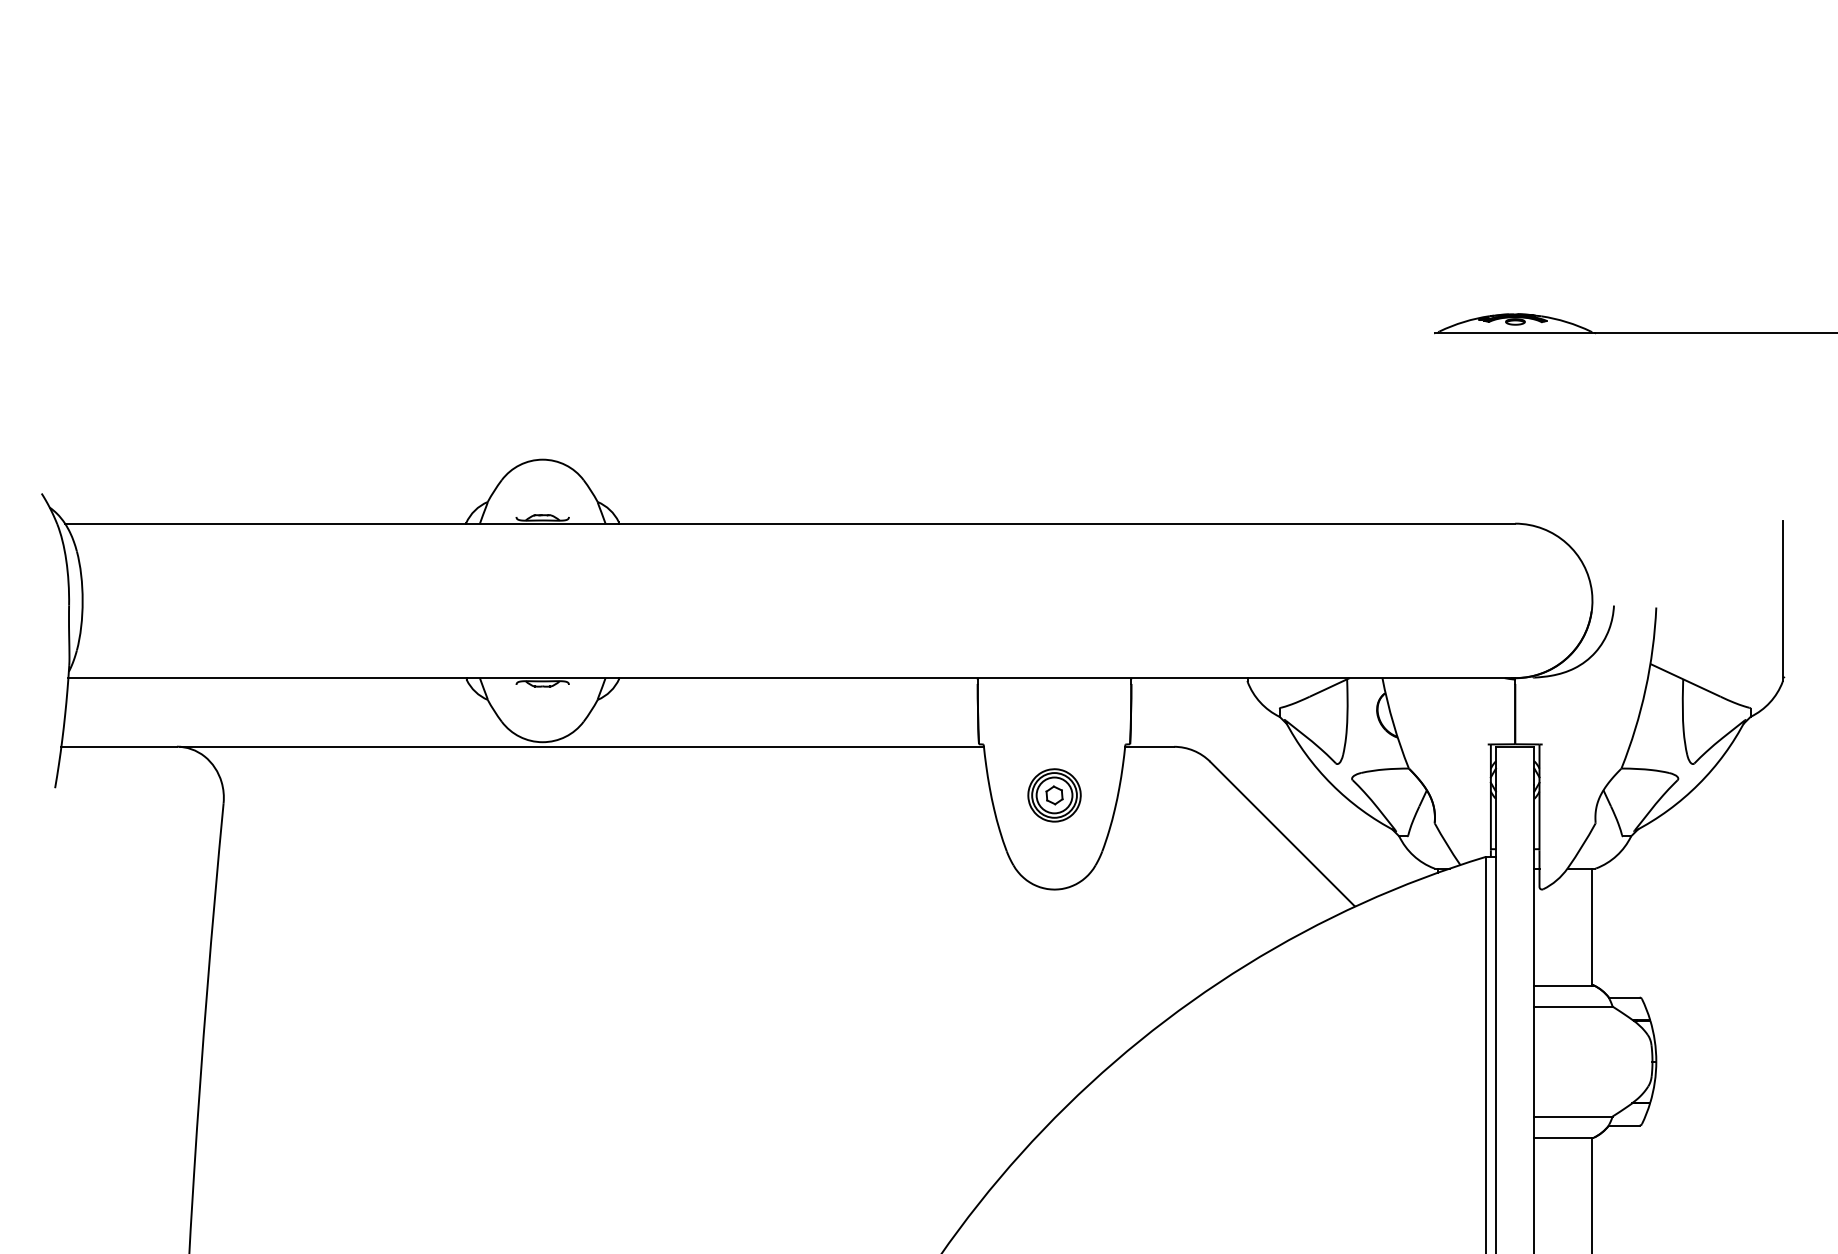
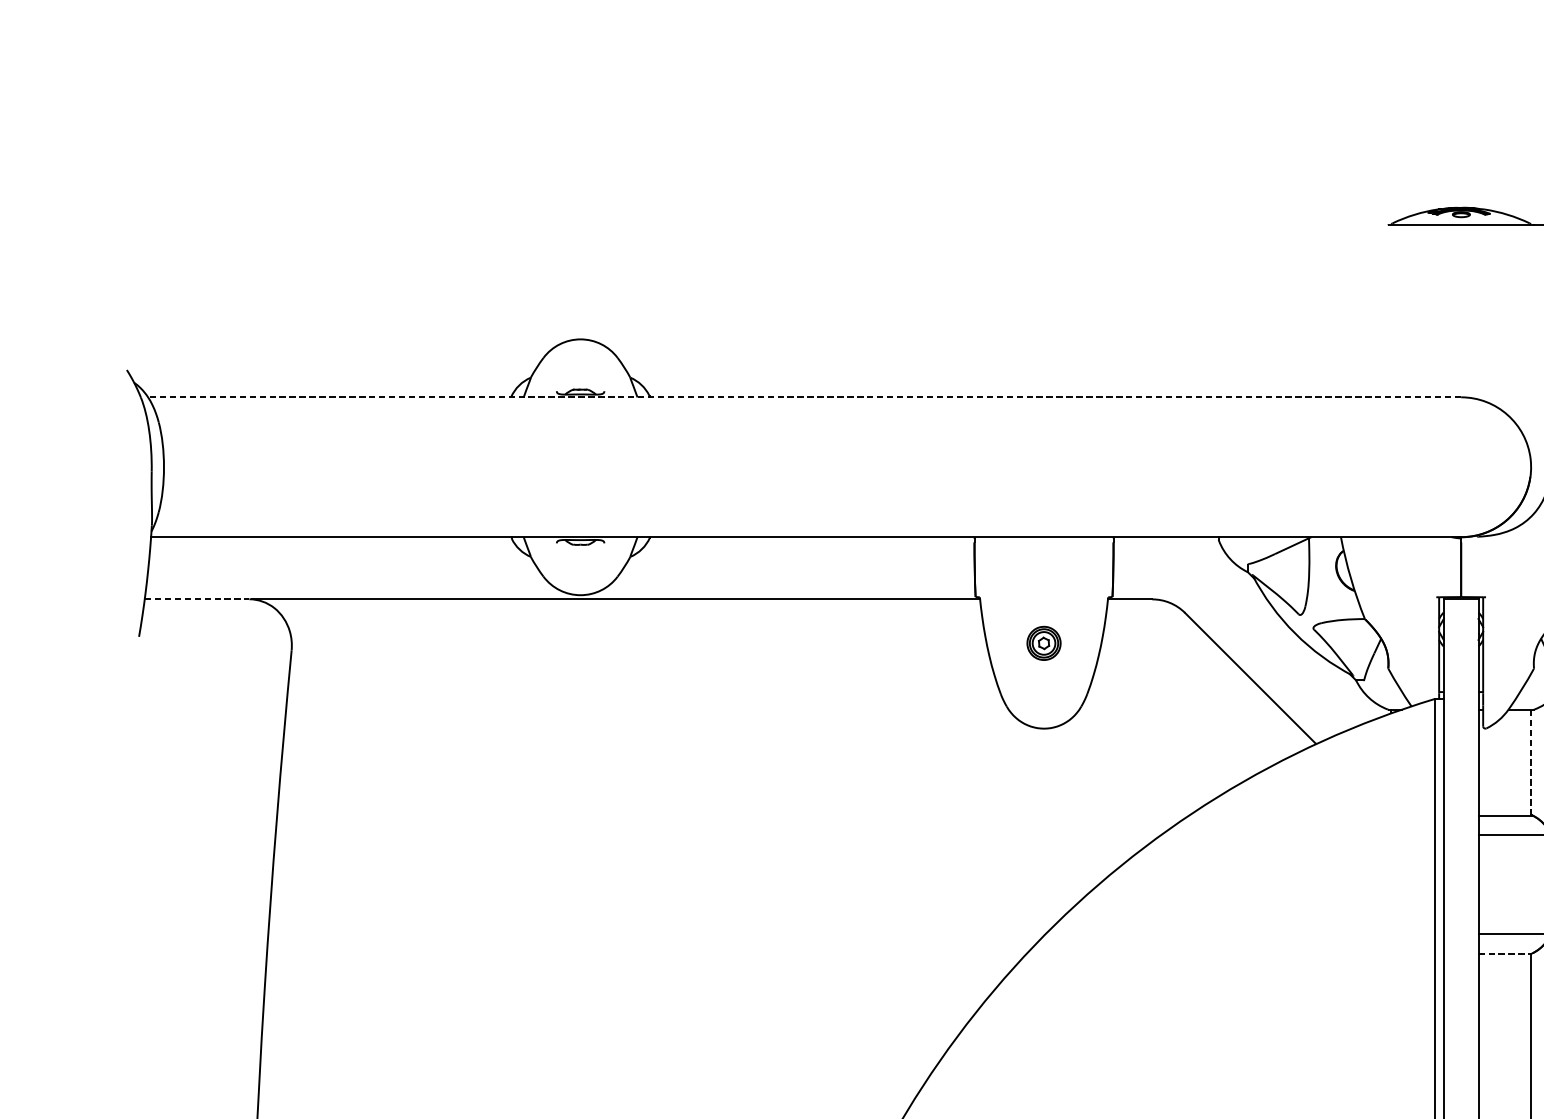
line: (789, 523) -> (804, 397), solid -> dashed
line: (119, 746) -> (197, 599), solid -> dashed
part: (1054, 795) -> (1044, 643), size x0.7
line: (1592, 927) -> (1531, 762), solid -> dashed
line: (1564, 1138) -> (1505, 954), solid -> dashed

